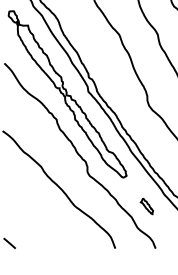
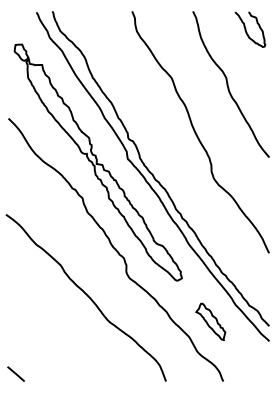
part: (146, 206) -> (210, 321), size x1.67

